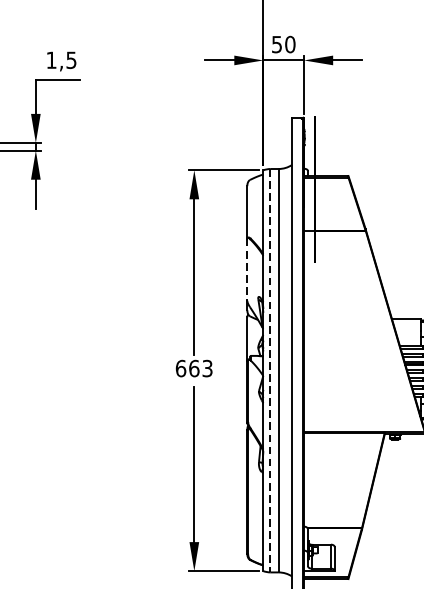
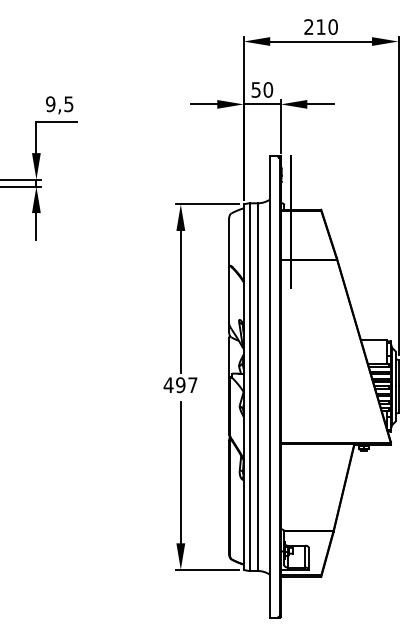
text: (51, 60) -> (50, 104), 1,5 -> 9,5
line: (247, 270) -> (229, 295), dashed -> solid
text: (193, 368) -> (180, 385), 663 -> 497
line: (269, 371) -> (249, 387), dashed -> solid

